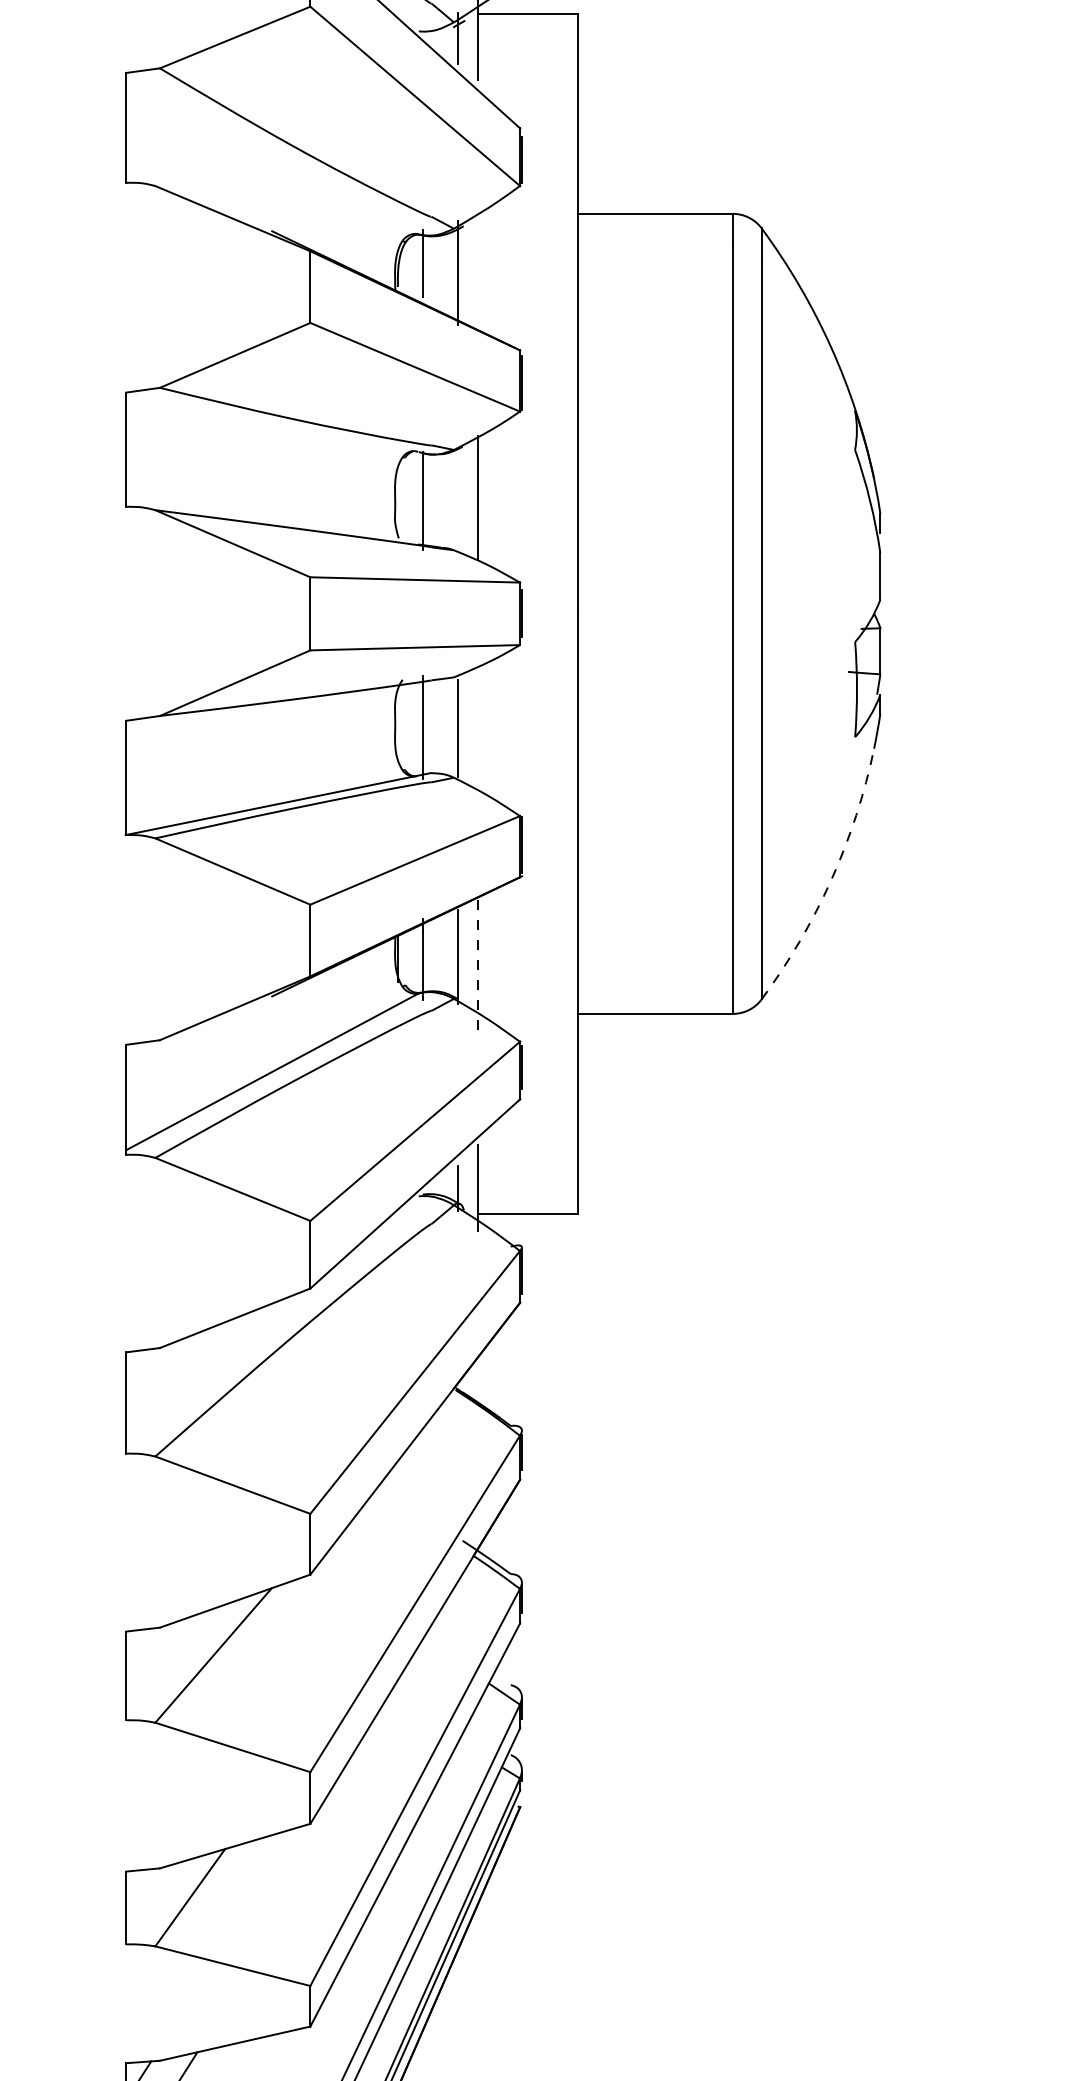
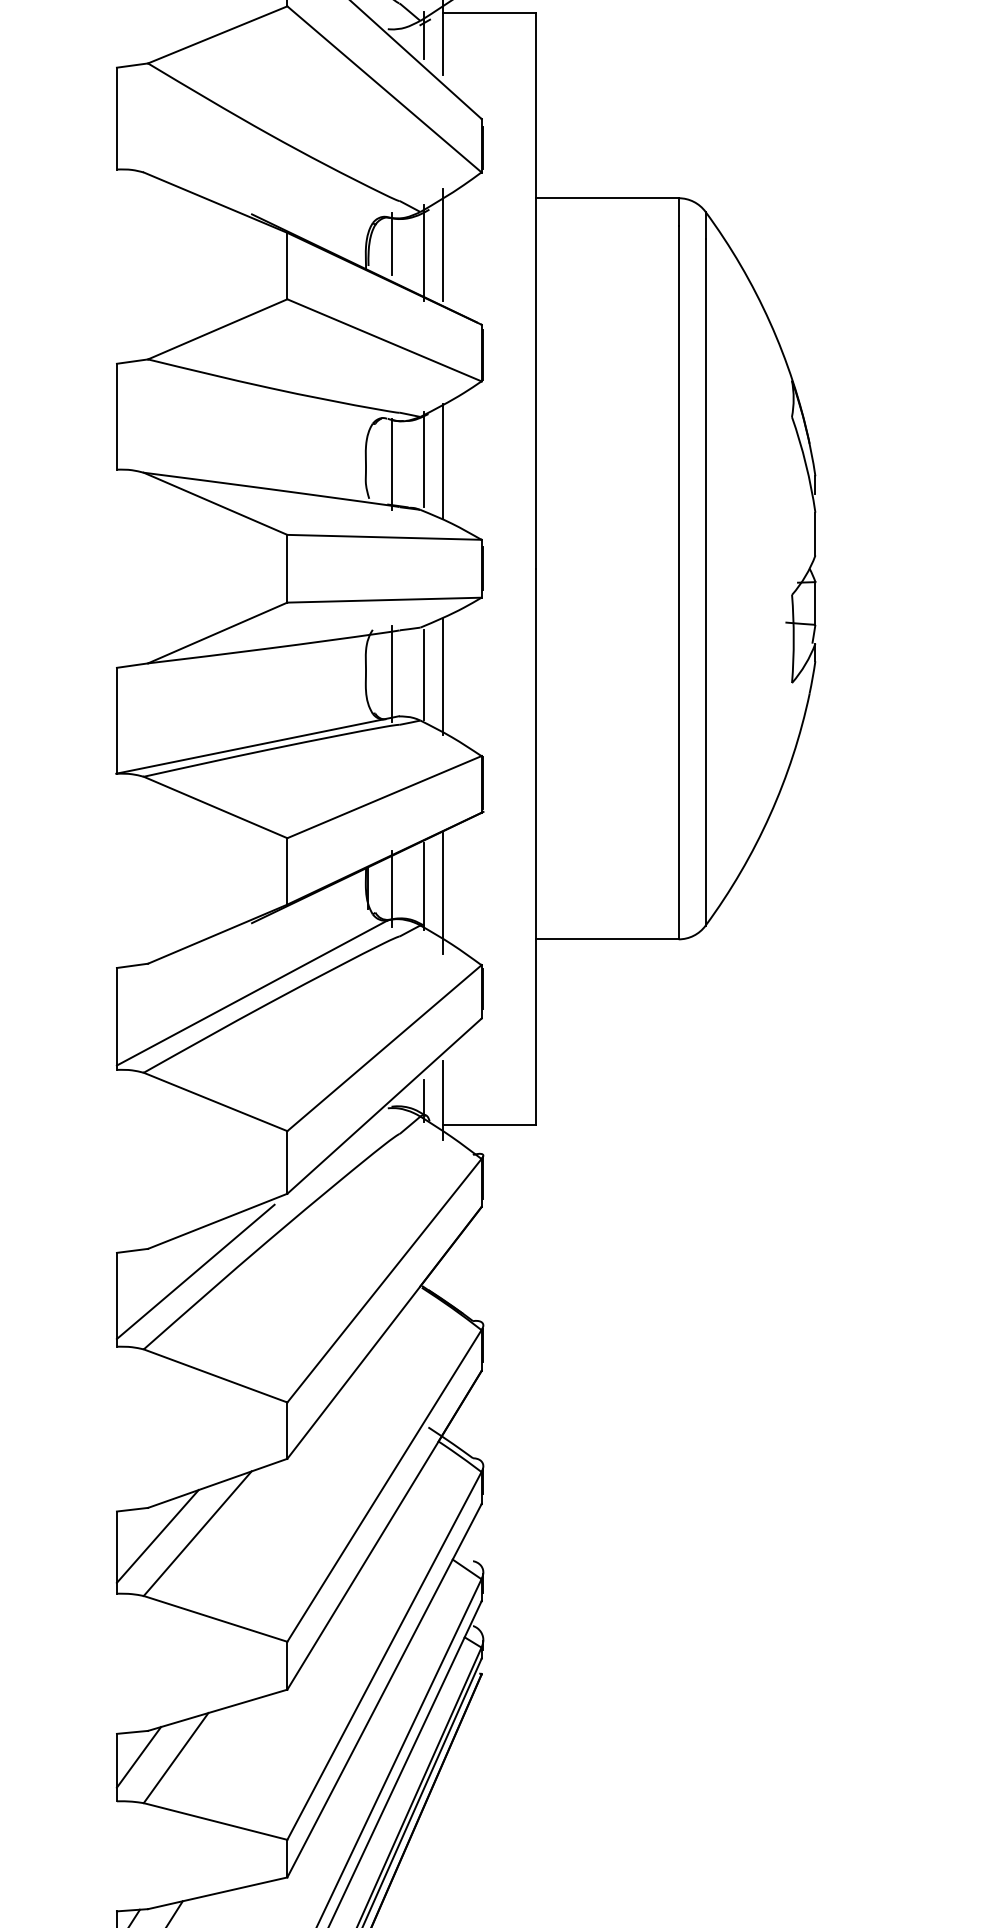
line: (477, 263) -> (442, 244), added
line: (458, 495) -> (424, 459), added
line: (477, 730) -> (442, 676), added
arc: (830, 880) -> (769, 815), dashed -> solid
line: (477, 965) -> (442, 894), dashed -> solid
line: (211, 1372) -> (195, 1271), added
line: (170, 1658) -> (157, 1536), added
line: (149, 1897) -> (138, 1757), added

